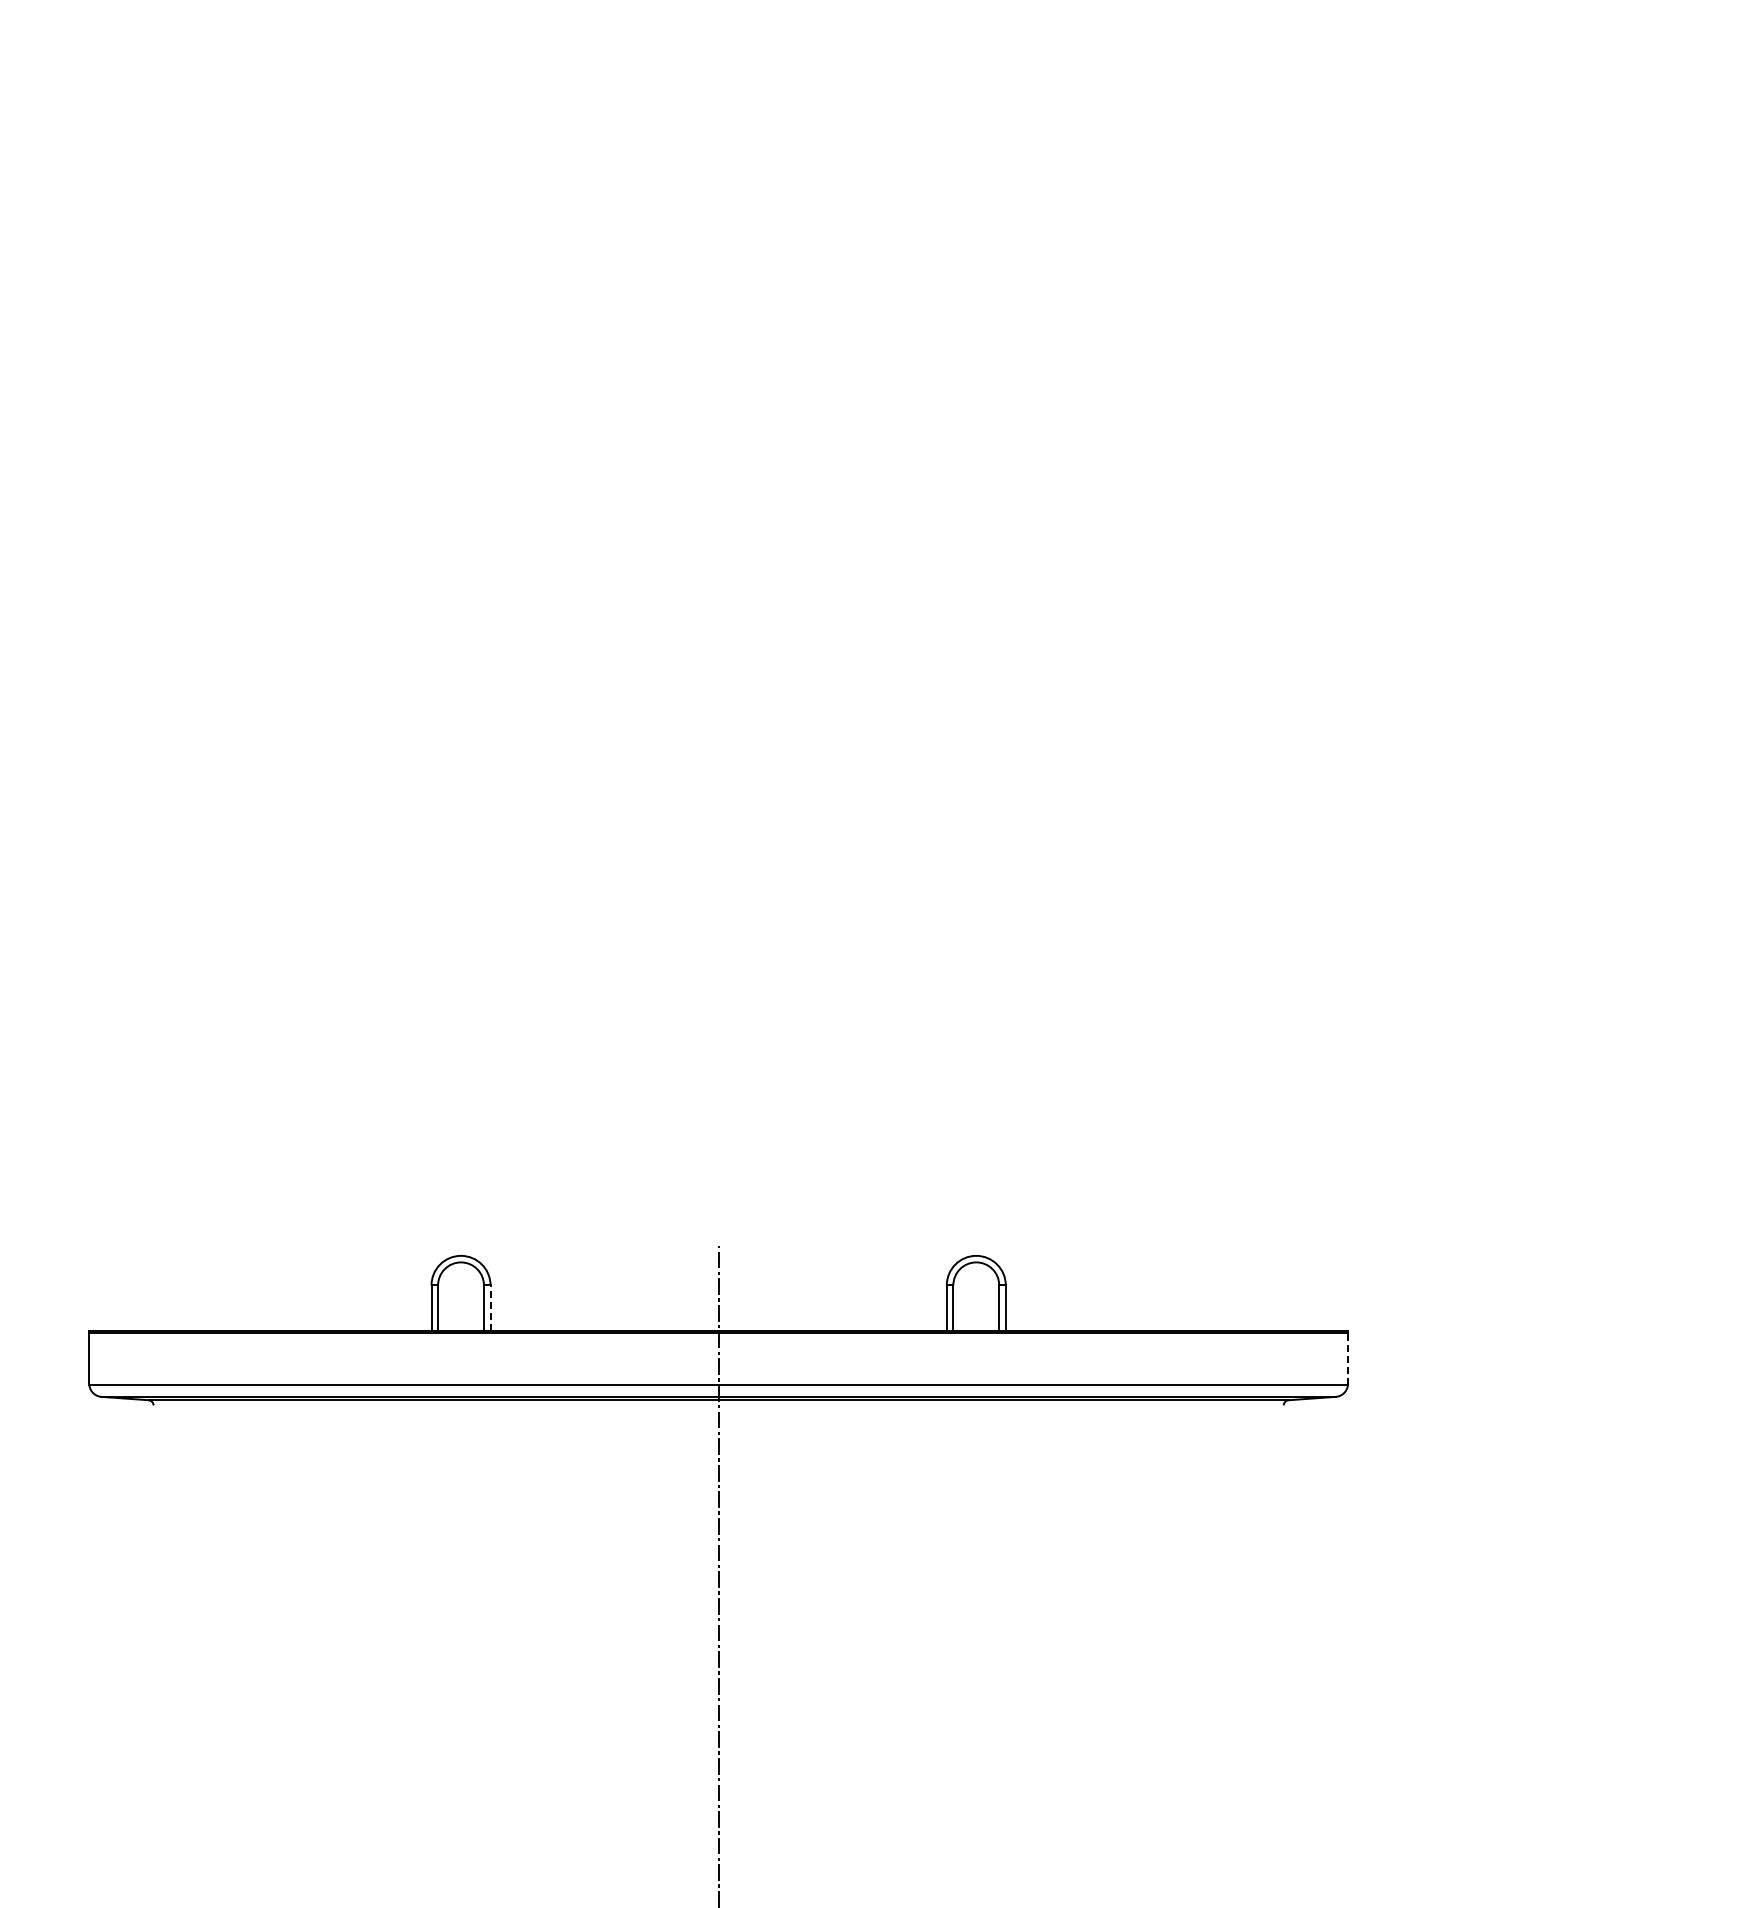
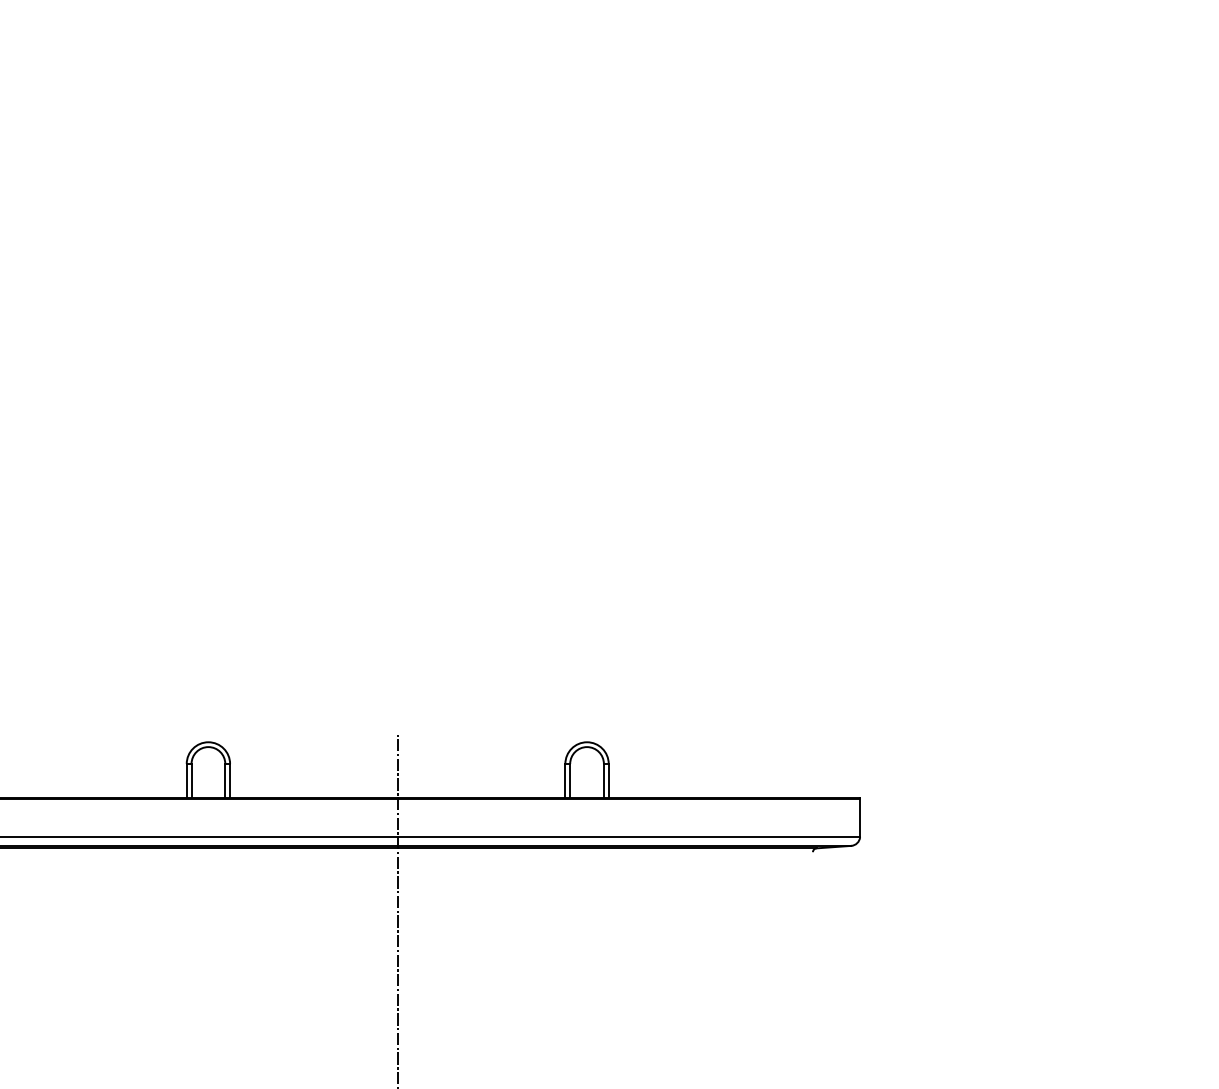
line: (490, 1307) -> (230, 780), dashed -> solid
line: (1348, 1358) -> (860, 817), dashed -> solid

